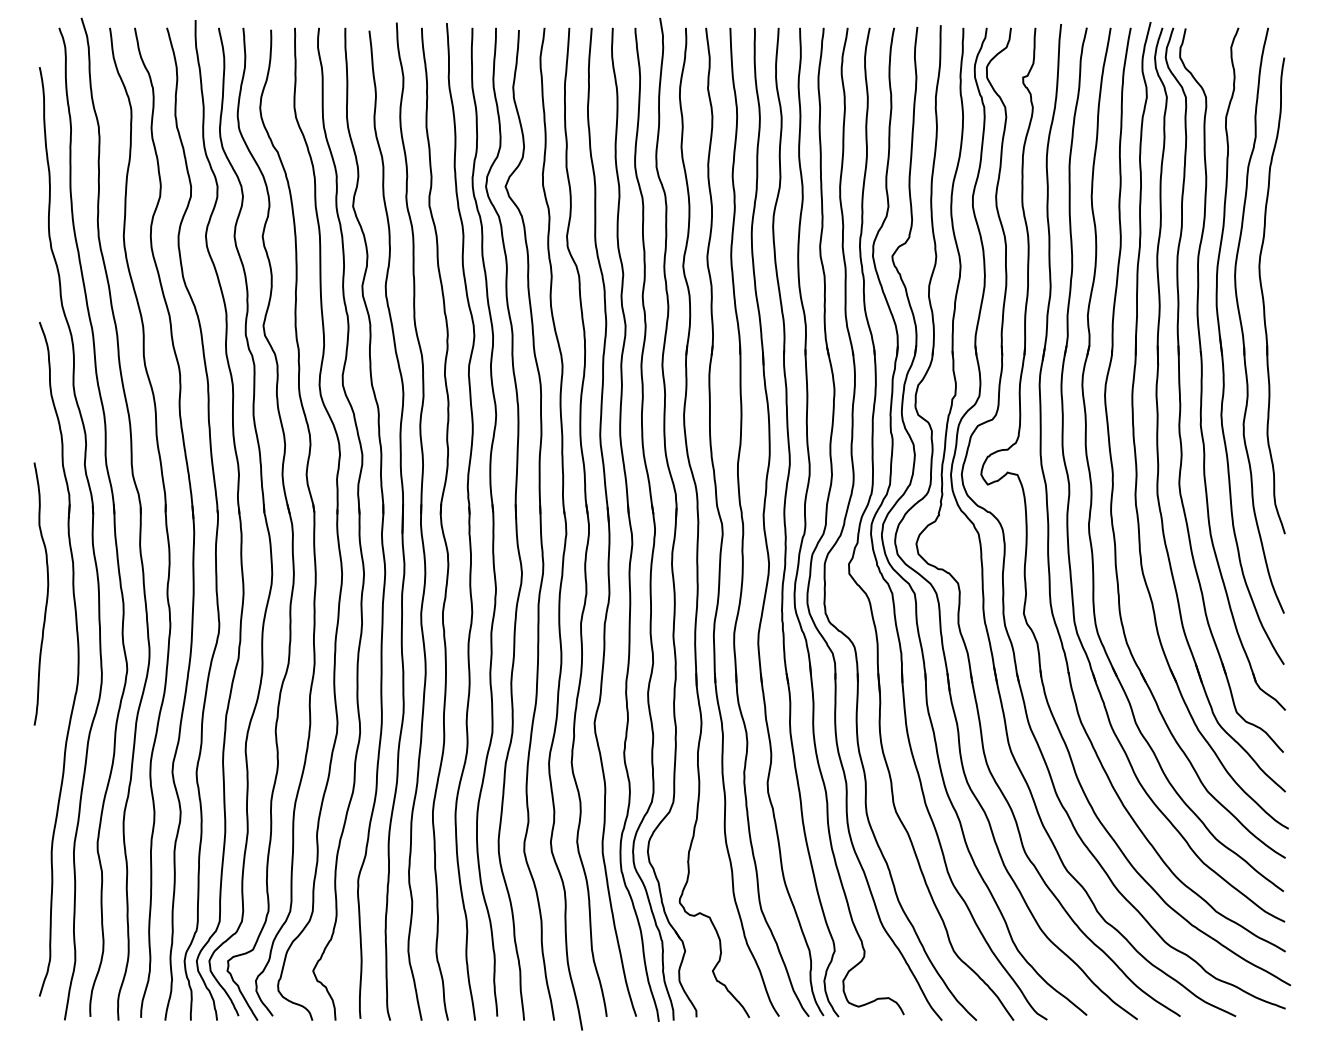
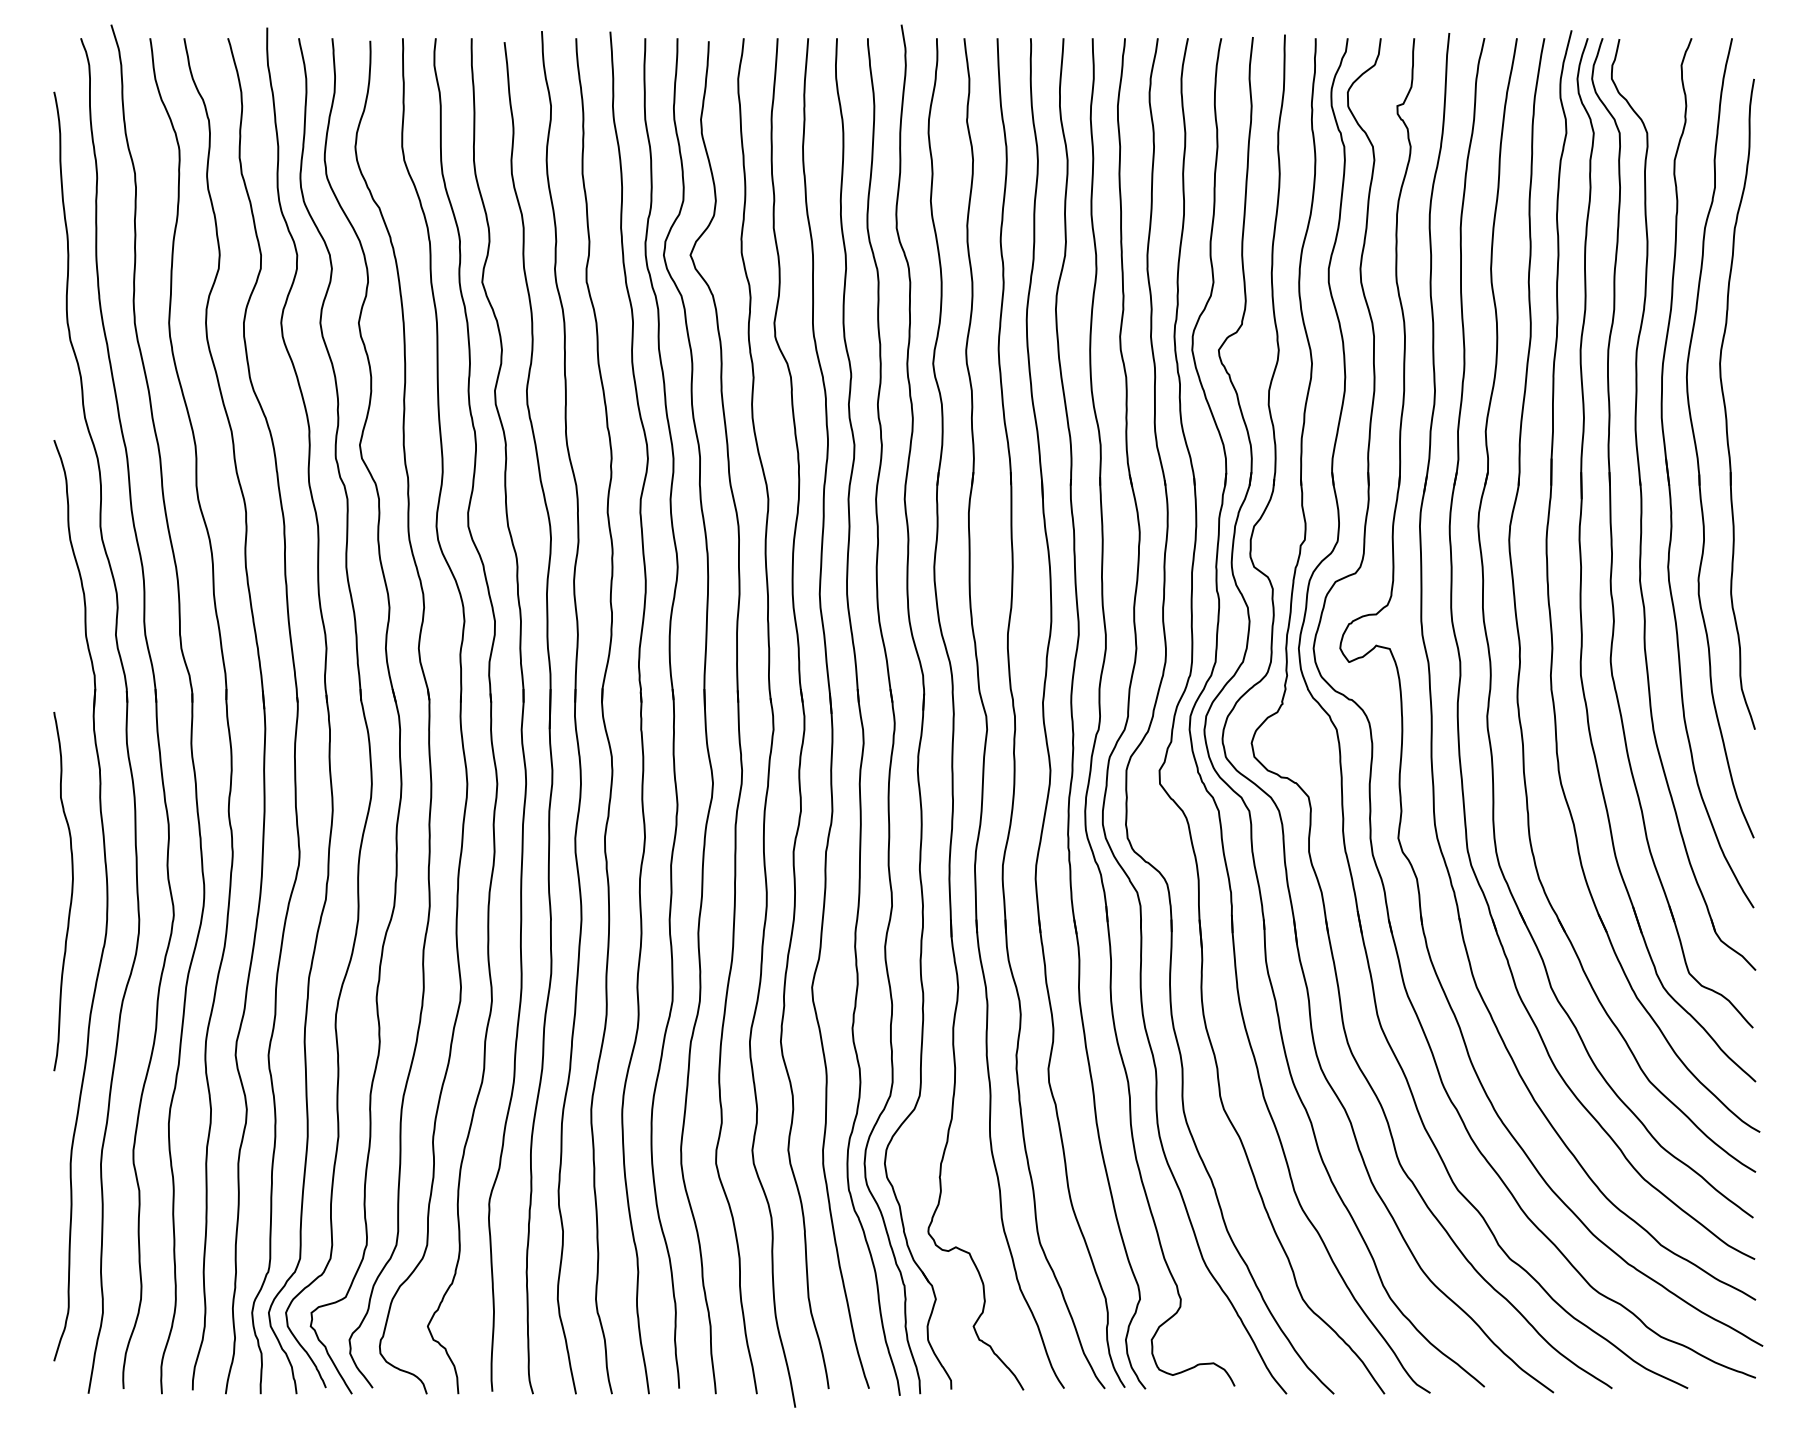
curve: (47, 594) -> (71, 891), moved

